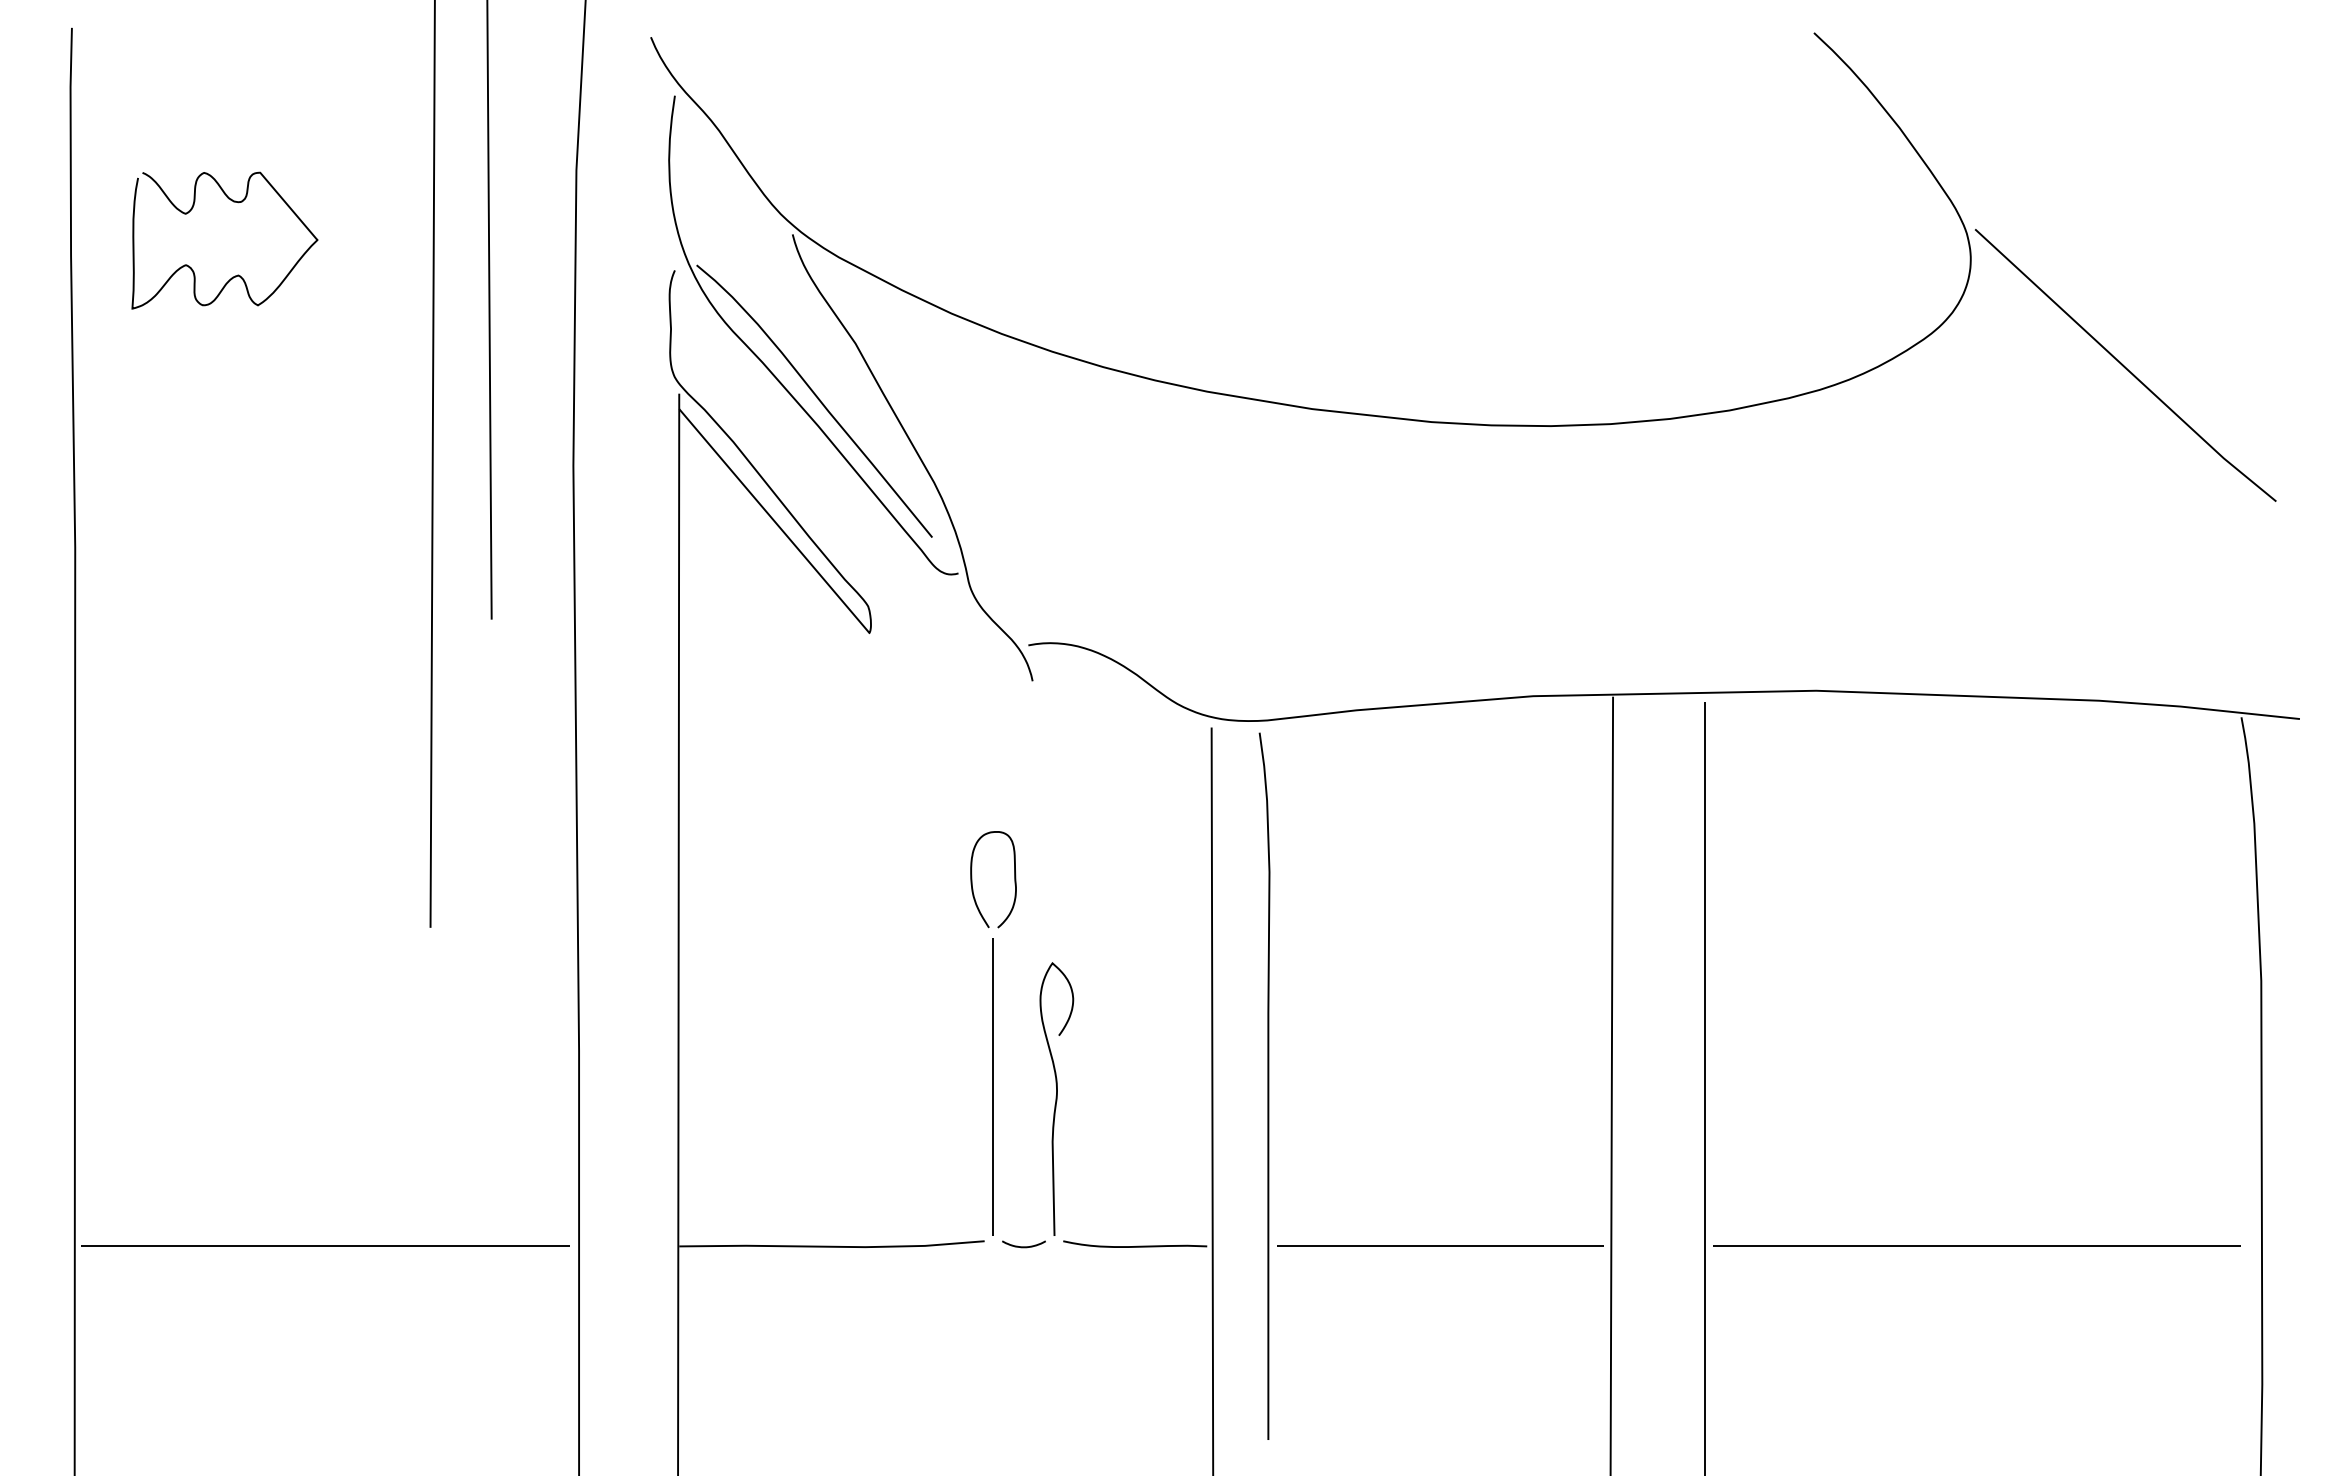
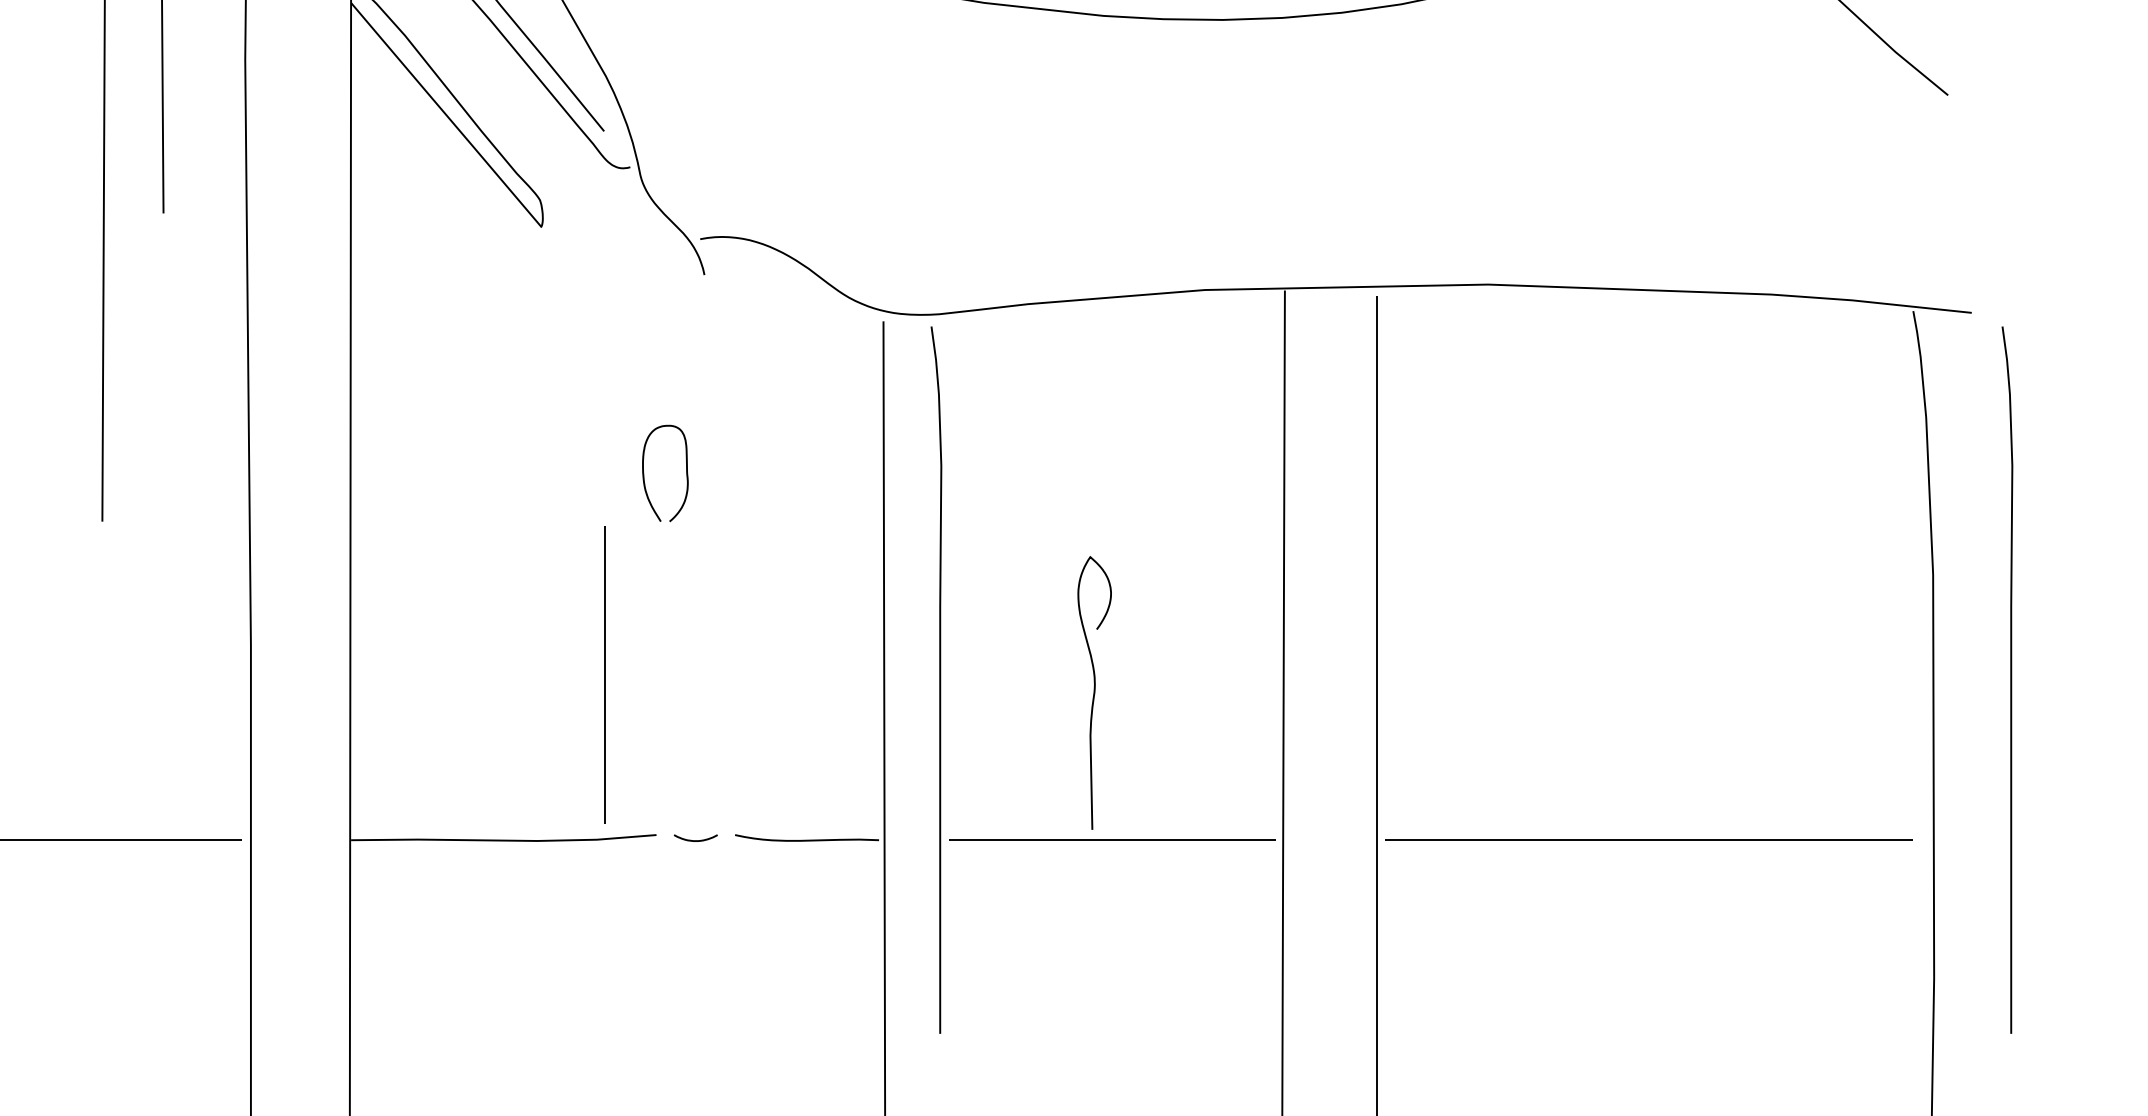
curve: (2338, 1085) -> (2010, 679), added
line: (992, 1086) -> (604, 674), moved
curve: (1056, 1098) -> (1094, 692), moved

